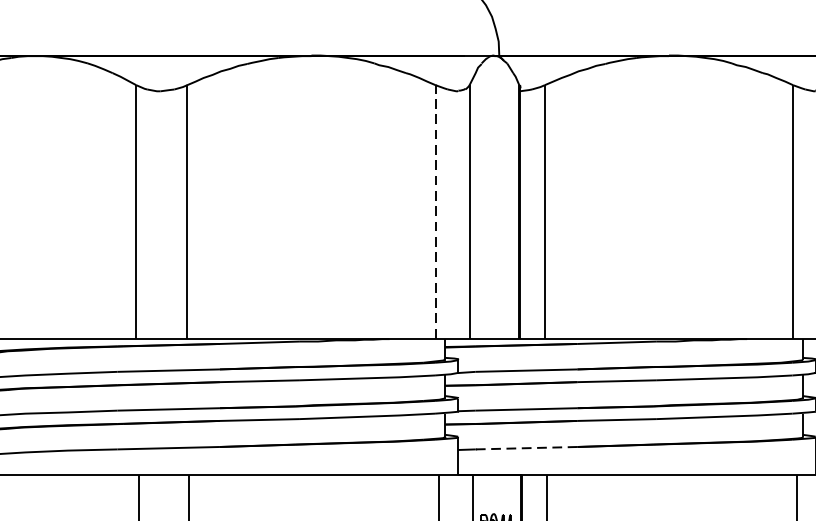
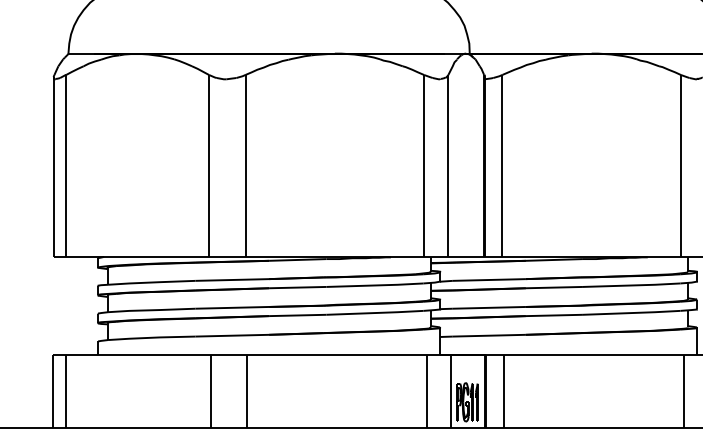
line: (436, 209) -> (424, 164), dashed -> solid
line: (525, 447) -> (488, 335), dashed -> solid

